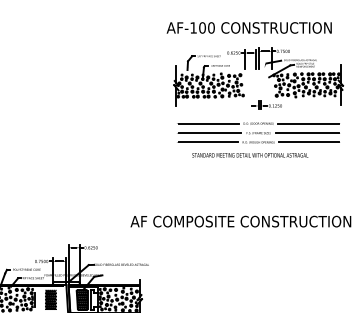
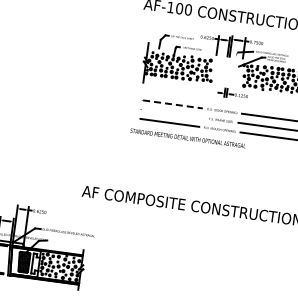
line: (209, 123) -> (173, 104), solid -> dashed
line: (209, 133) -> (172, 114), removed
text: (250, 155) -> (188, 138), moved

